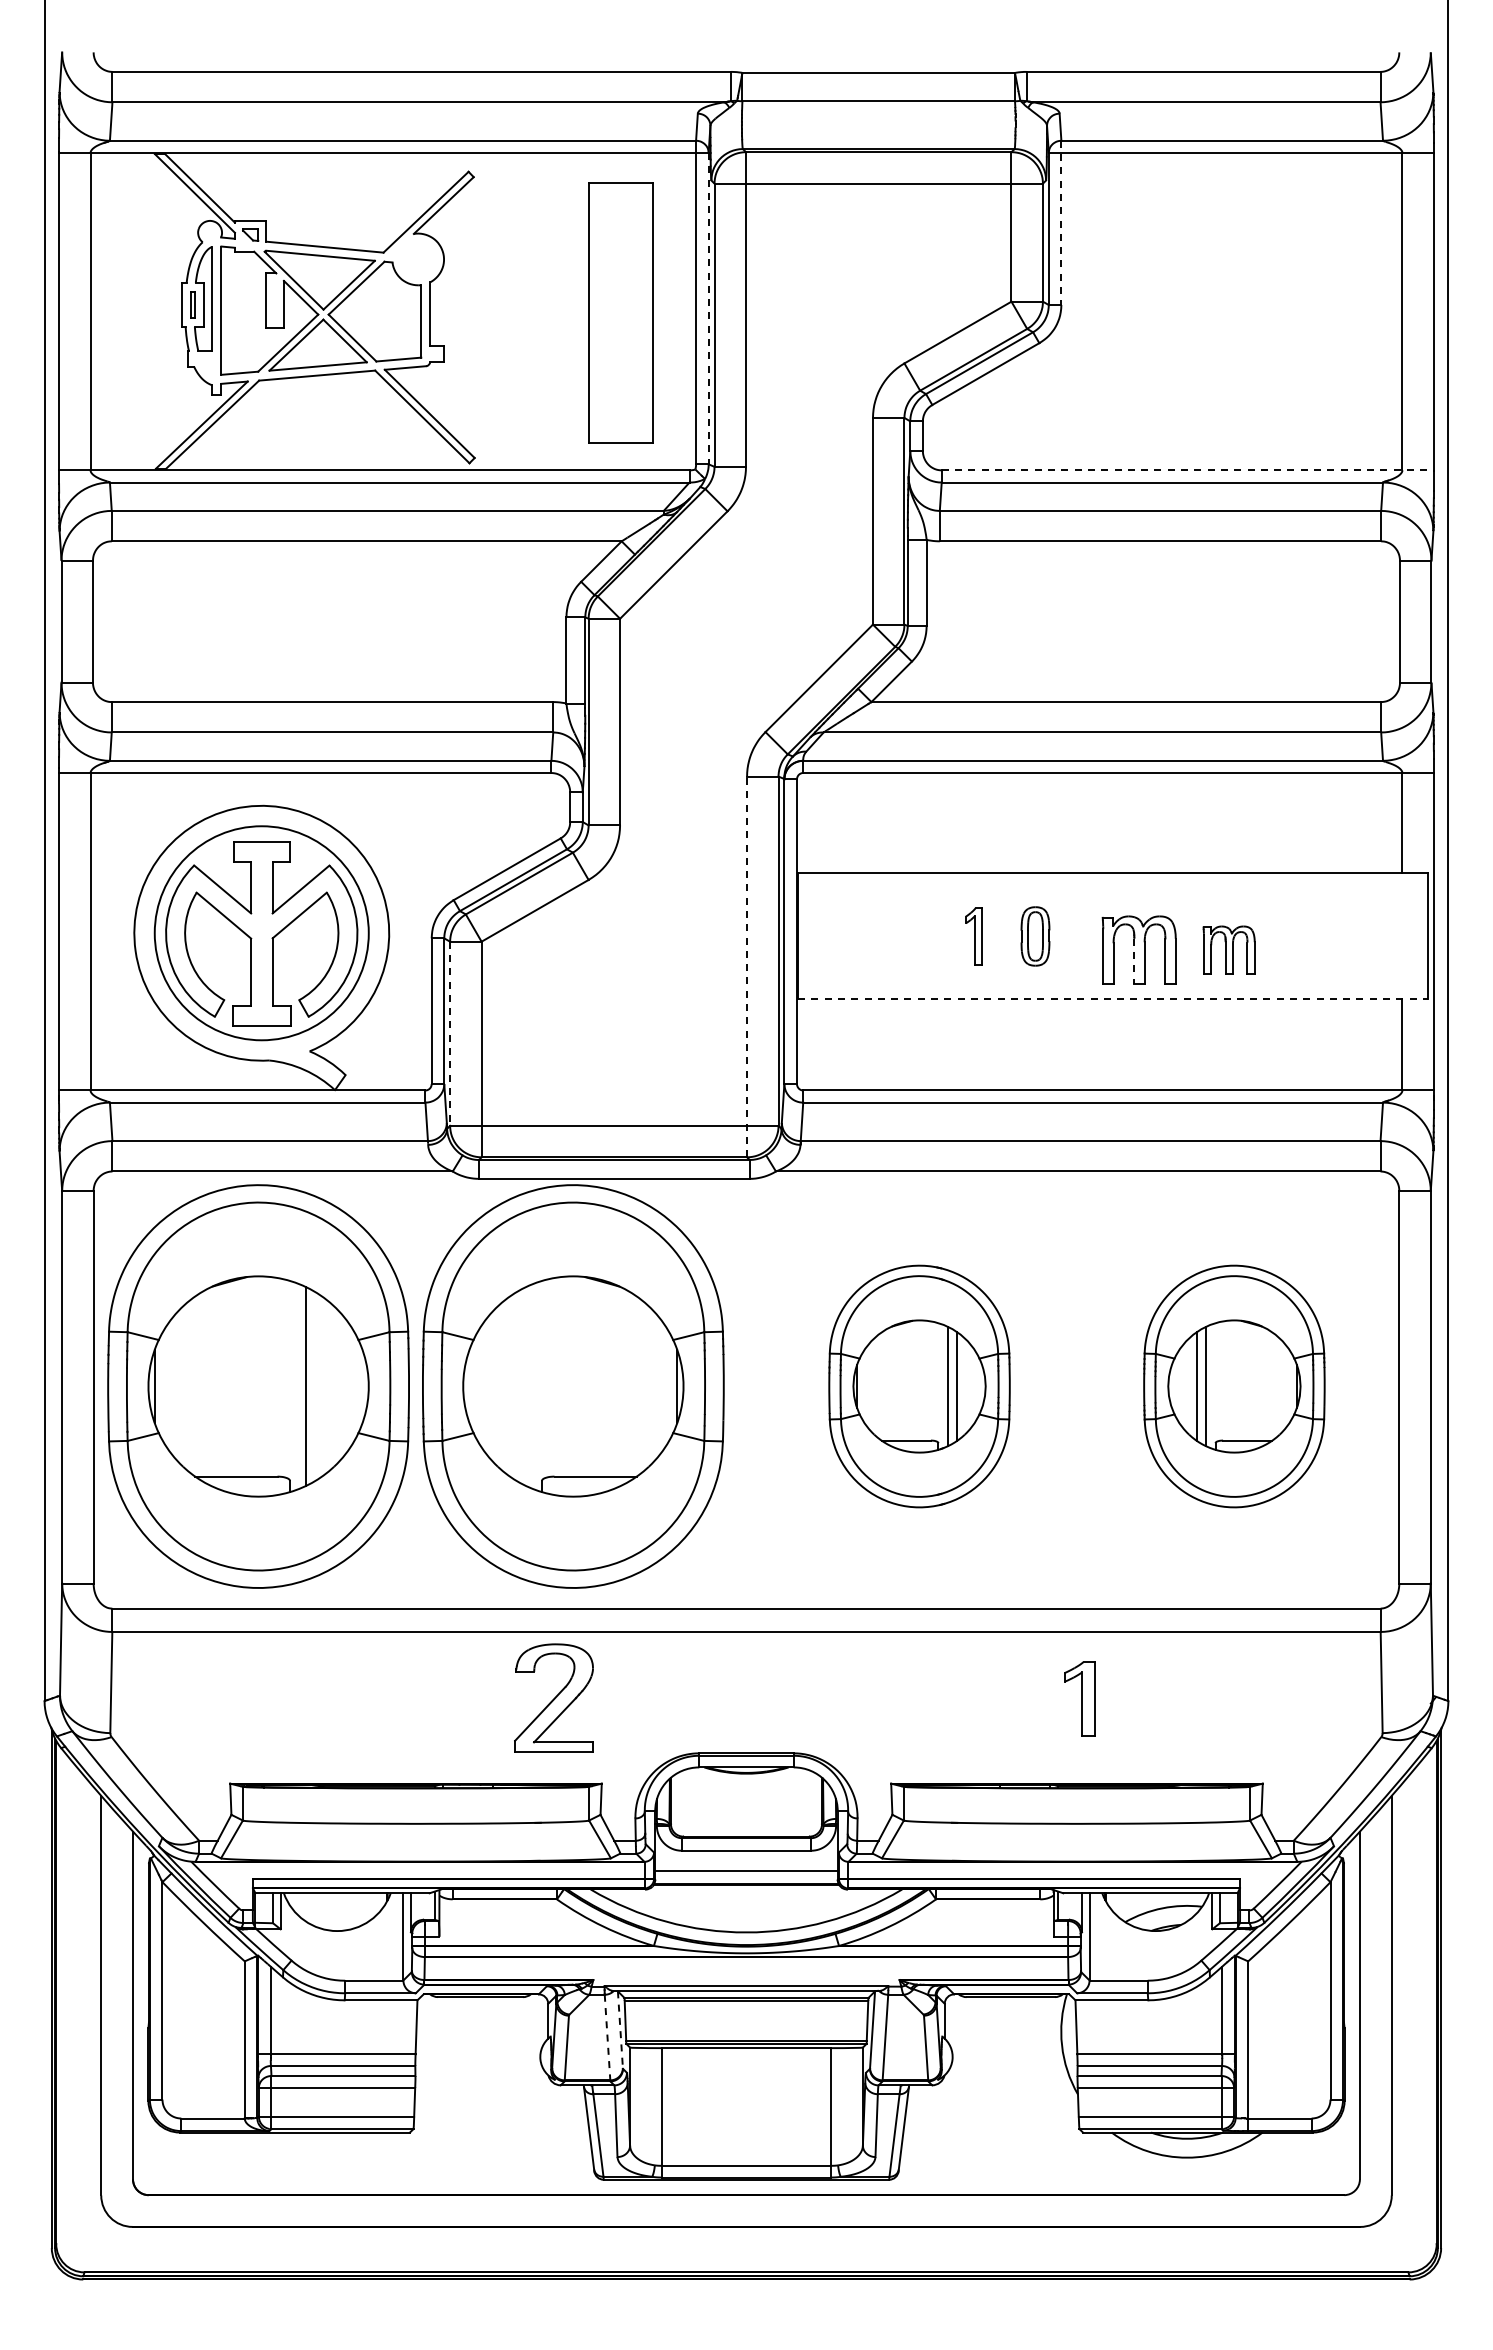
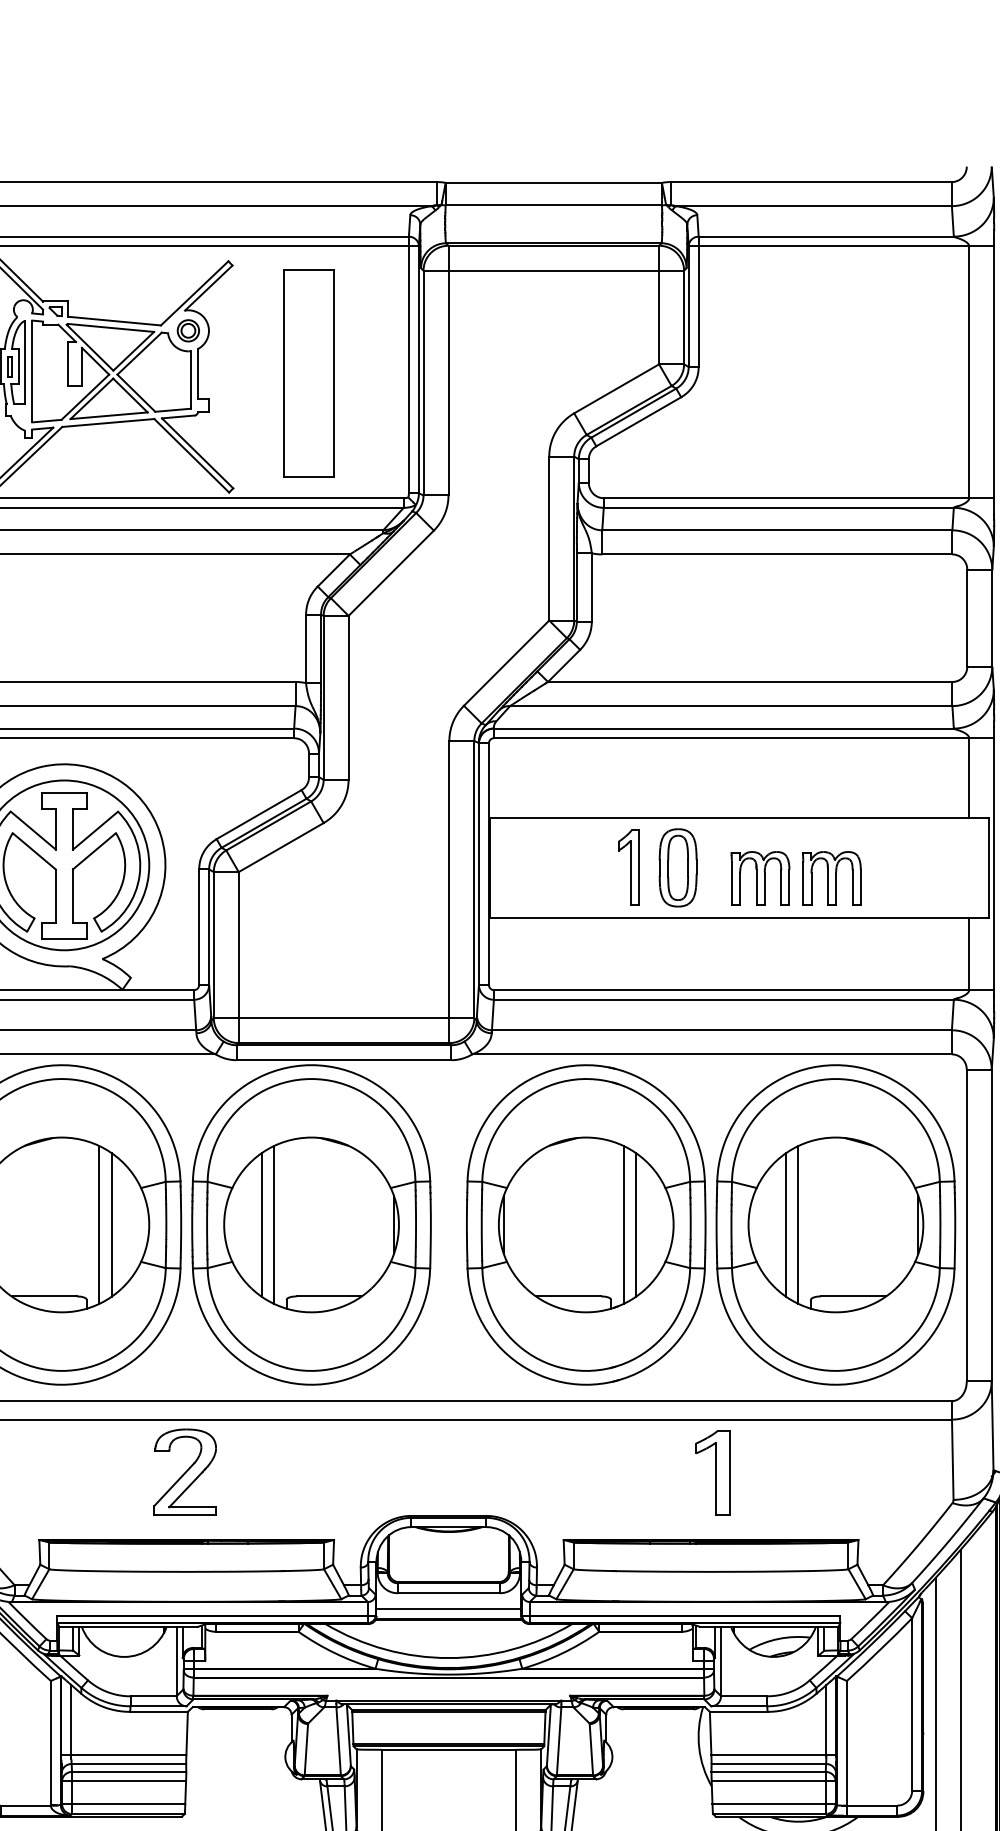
line: (1061, 223) -> (698, 302), dashed -> solid
part: (417, 259) -> (187, 330), added
line: (708, 308) -> (418, 369), dashed -> solid
part: (620, 312) -> (308, 372), moved
line: (1188, 470) -> (799, 498), dashed -> solid
part: (973, 936) -> (628, 867), size x1.67
part: (1035, 936) -> (678, 867), size x1.67
part: (1228, 949) -> (831, 878), size x1.43
line: (1134, 961) -> (756, 887), dashed -> solid
line: (747, 966) -> (449, 891), dashed -> solid
line: (1112, 999) -> (739, 917), dashed -> solid
line: (450, 1034) -> (214, 945), dashed -> solid
line: (321, 1386) -> (111, 1224), added
line: (510, 1386) -> (261, 1224), added
line: (526, 1386) -> (274, 1224), added
part: (919, 1386) -> (586, 1224), size x1.67
part: (1234, 1386) -> (836, 1224), size x1.67
part: (553, 1697) -> (184, 1471), moved
part: (1079, 1698) -> (713, 1472), size x1.43
line: (620, 2029) -> (348, 1735), dashed -> solid
line: (607, 2037) -> (338, 1741), dashed -> solid

